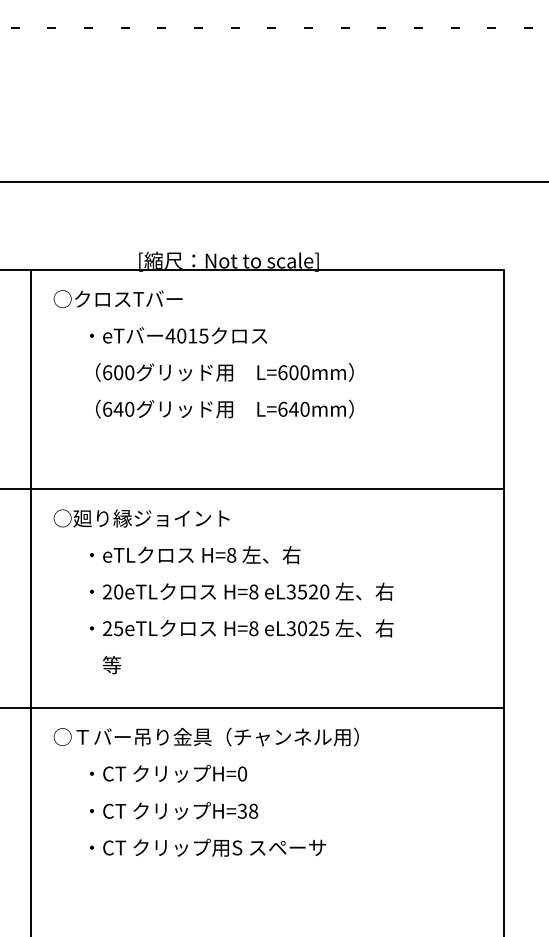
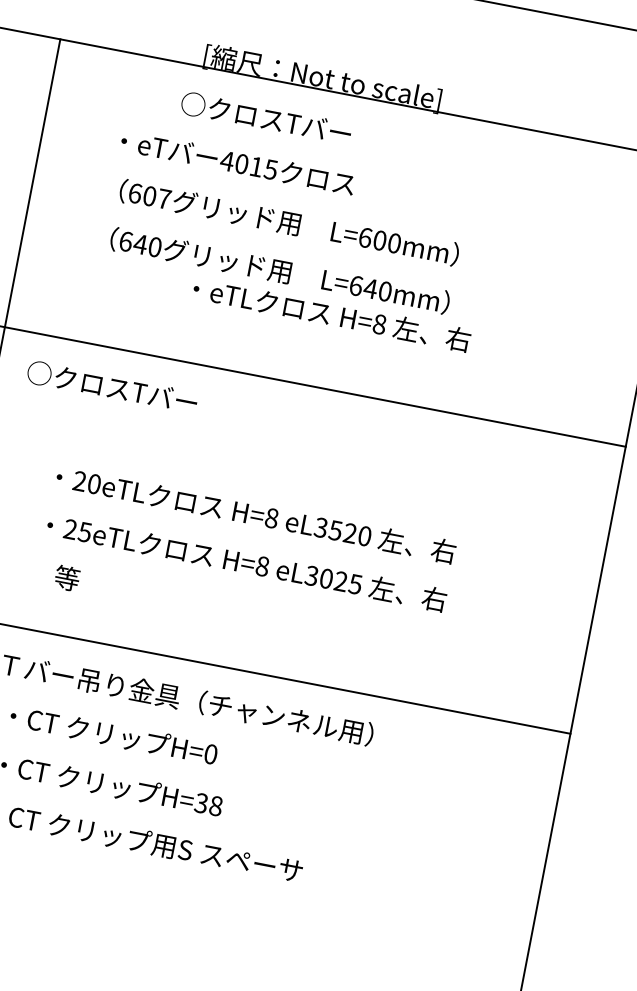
text: (117, 298) -> (265, 117), moved
text: (129, 372) -> (164, 198), 600 -> 607
text: (151, 518) -> (156, 395), ○廻り縁ジョイント -> ○クロスTバー
text: (195, 555) -> (332, 315), moved

